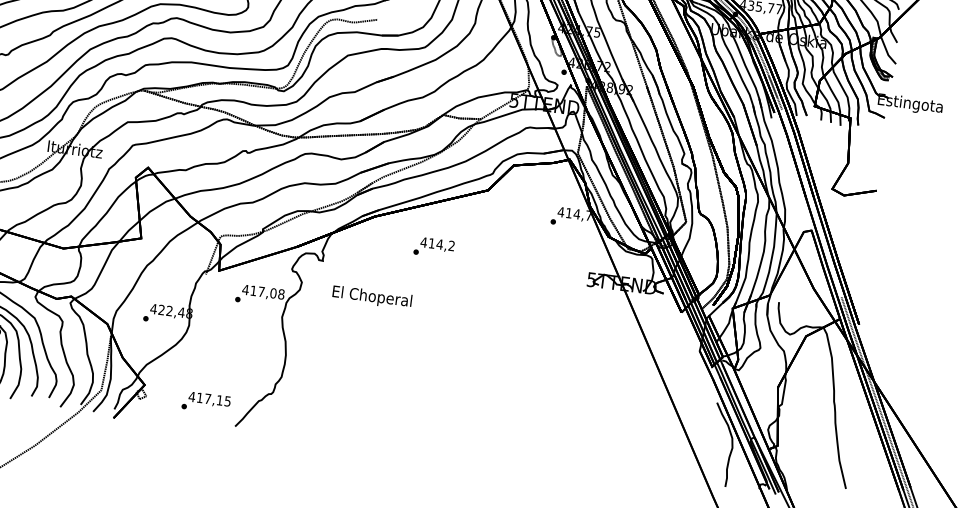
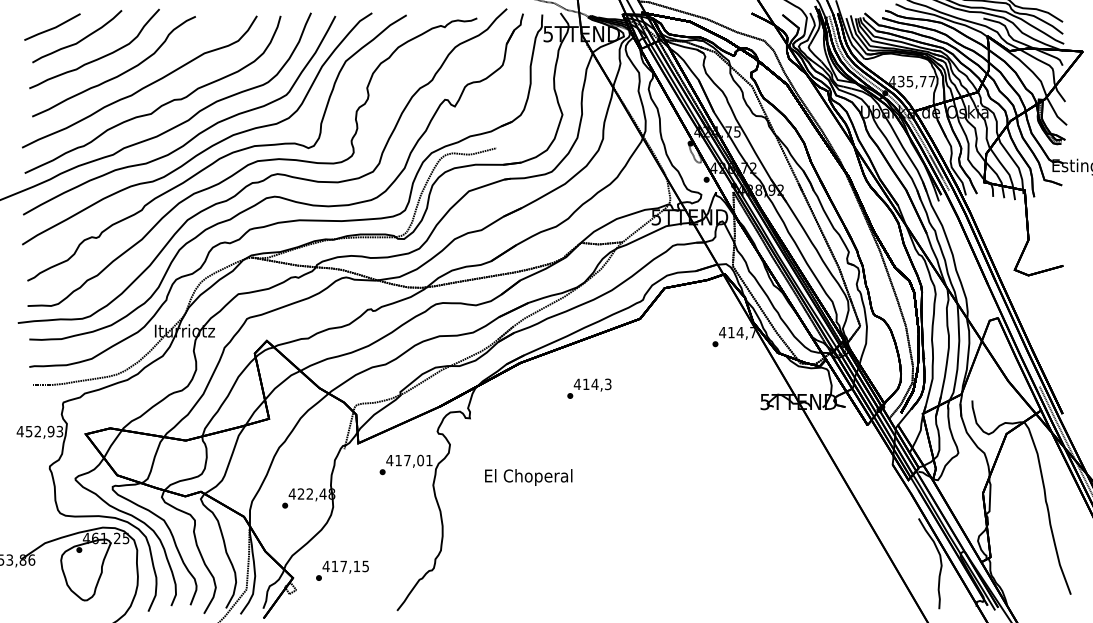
text: (452, 246) -> (608, 384), 414,2 -> 414,3
text: (281, 294) -> (429, 460), 417,08 -> 417,01
text: (372, 297) -> (528, 477), moved
text: (206, 402) -> (342, 570), moved

